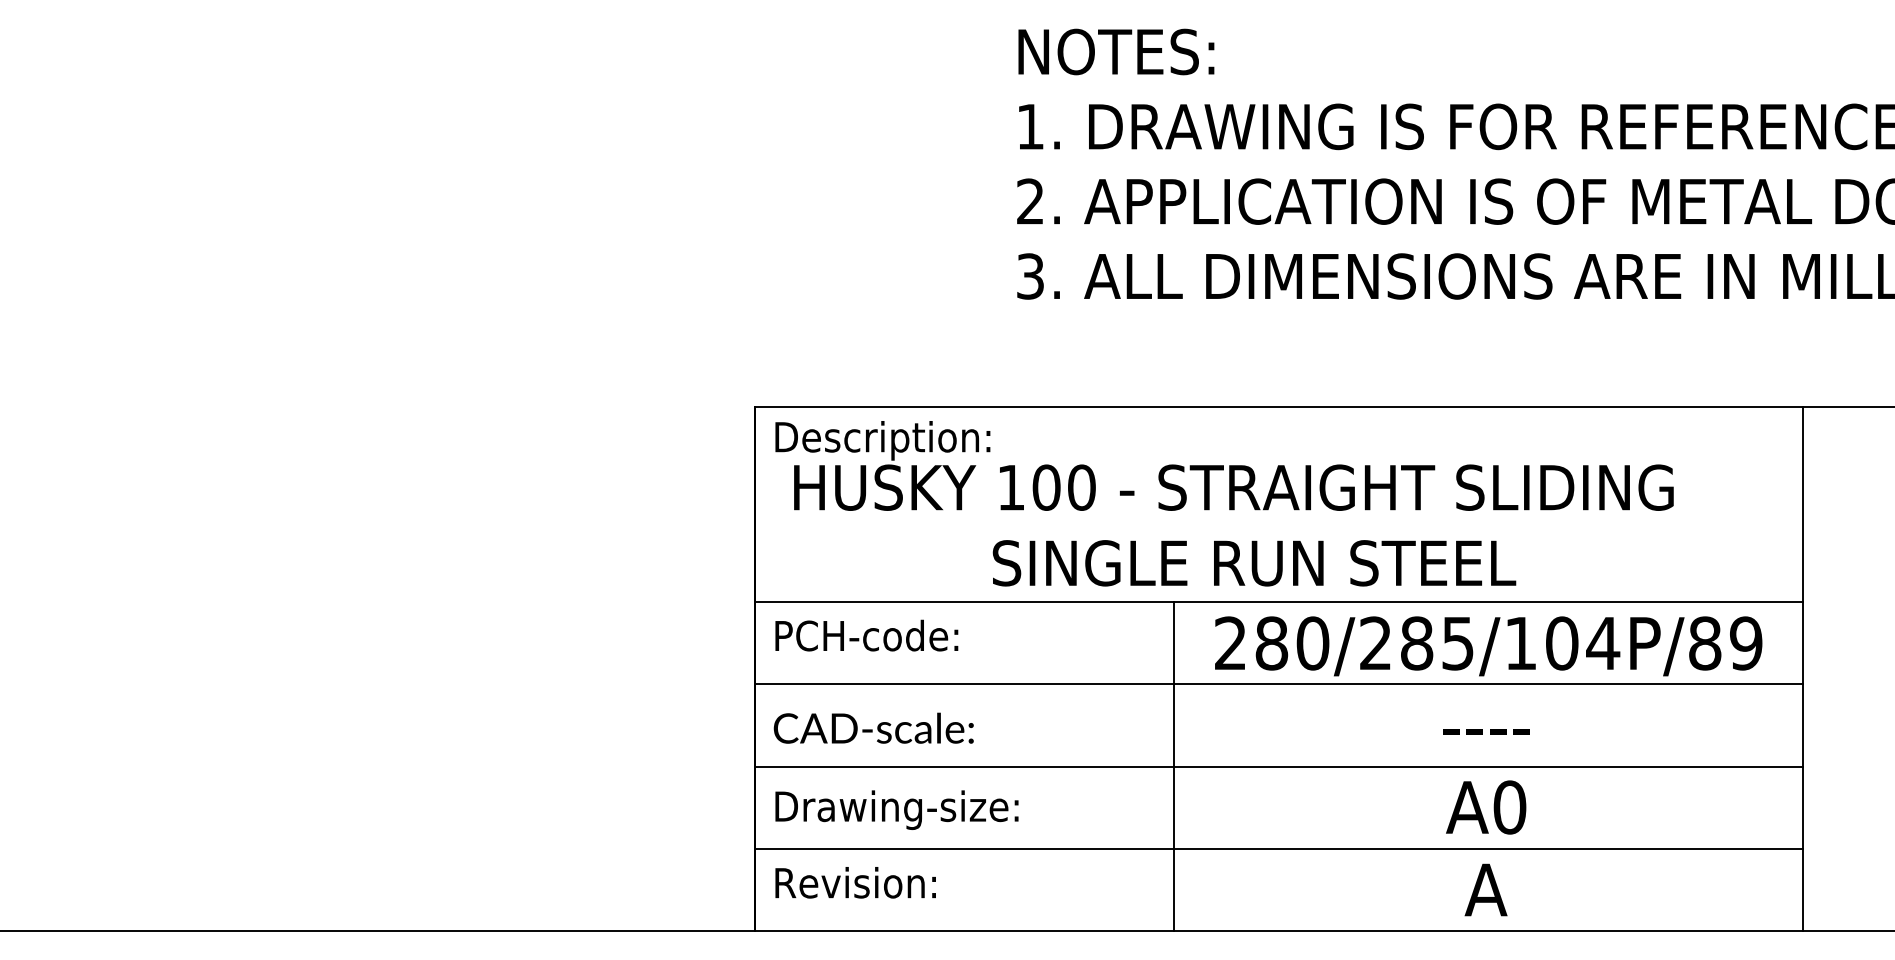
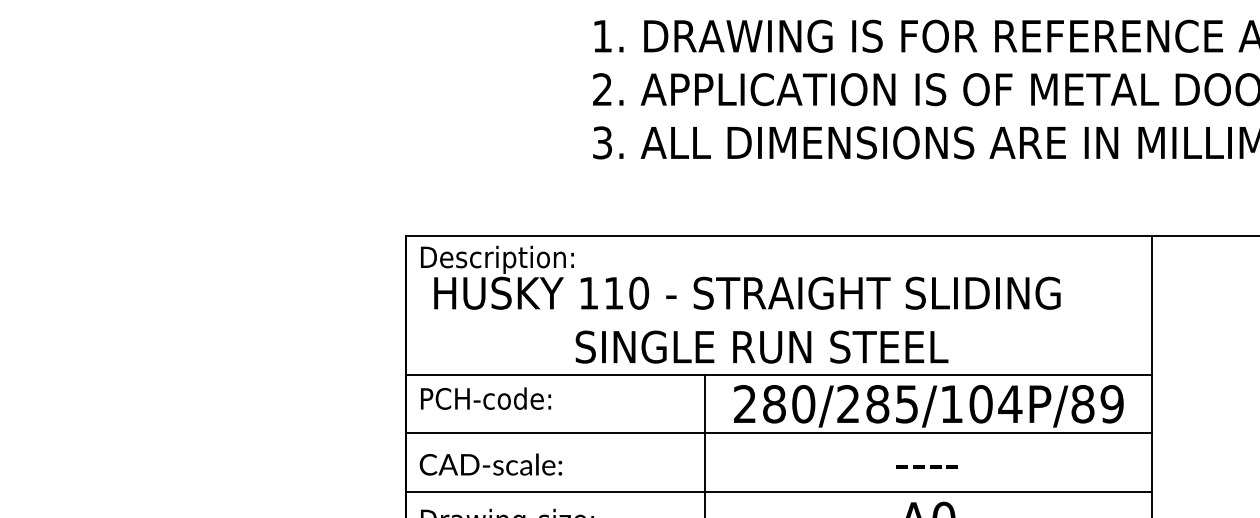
text: (1046, 487) -> (613, 293), 100 -> 110

